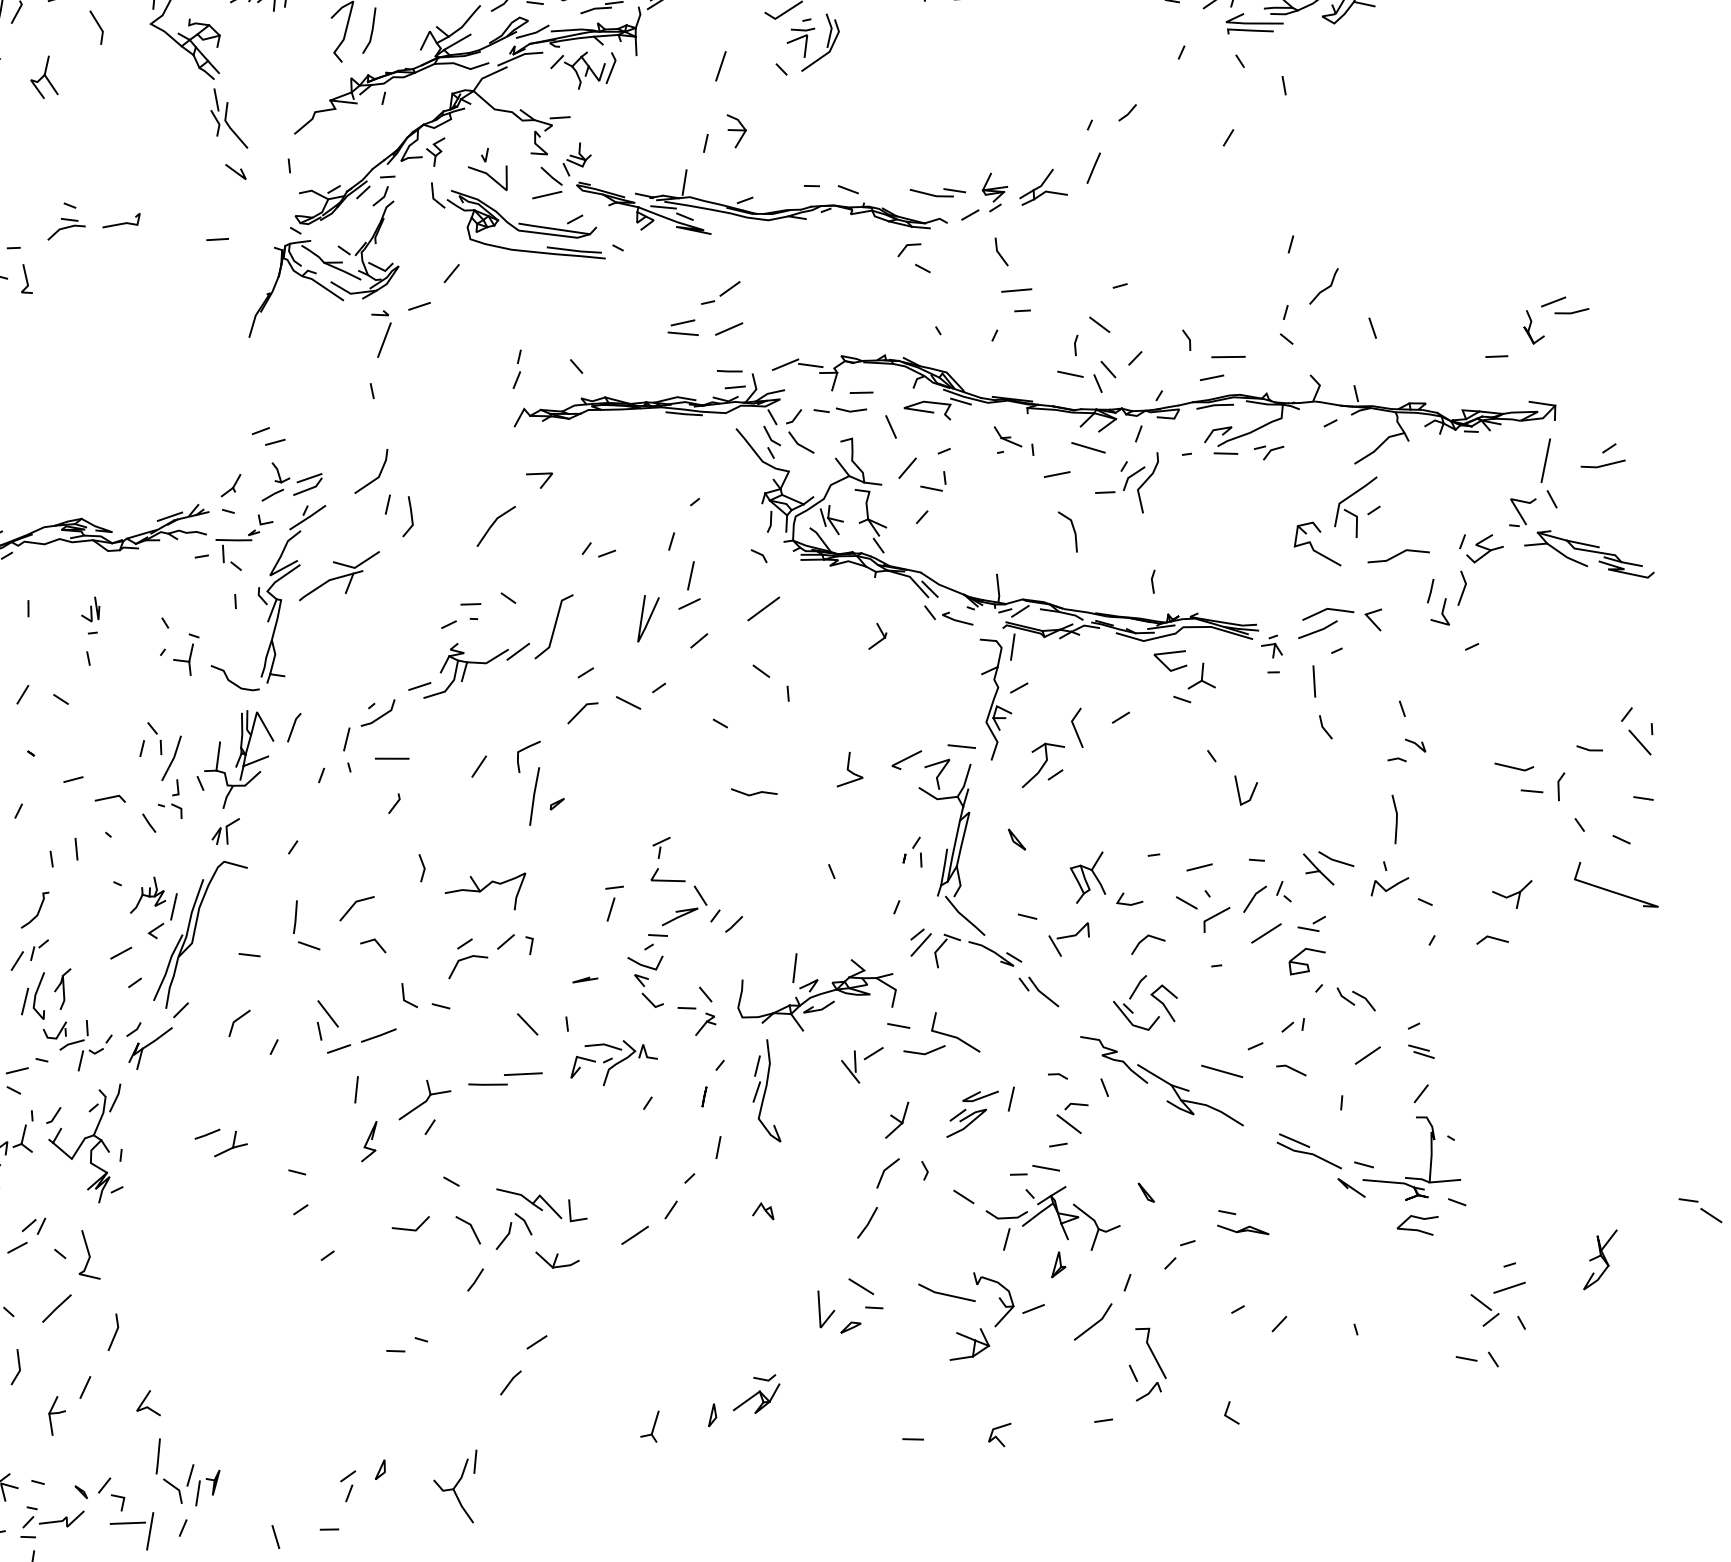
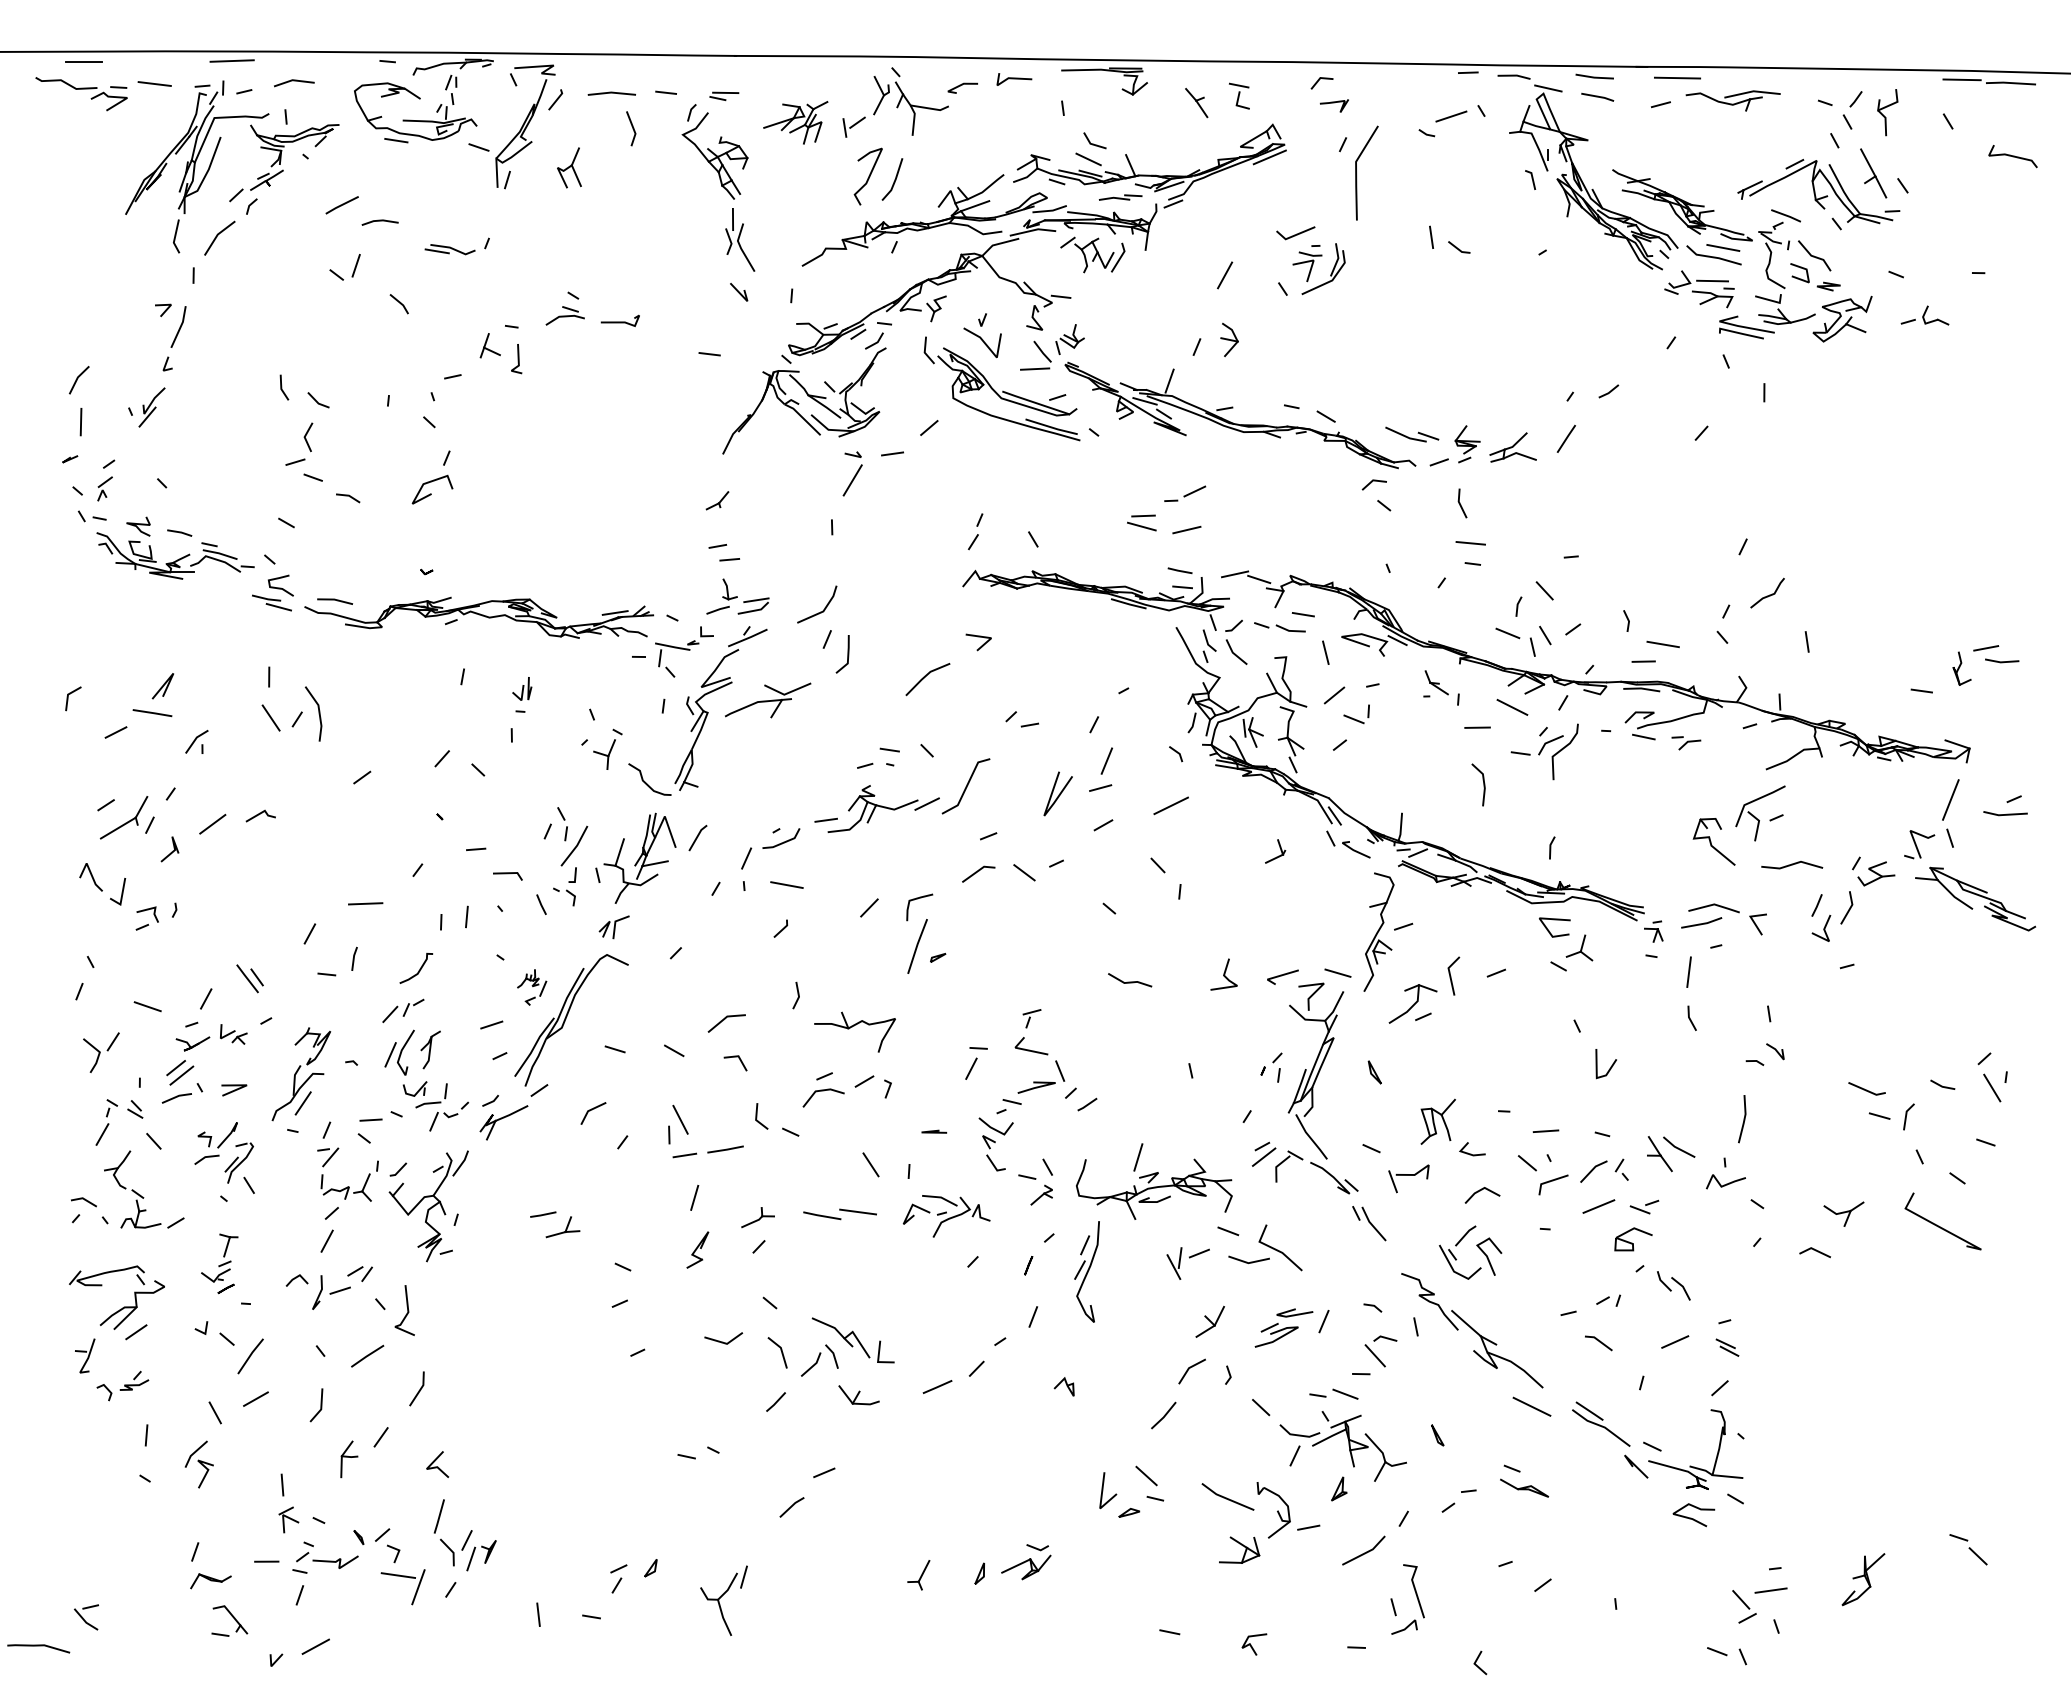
part: (231, 485) -> (717, 500), moved
line: (1012, 647) -> (1404, 886), removed
part: (154, 908) -> (531, 987), size x0.6
line: (294, 916) -> (665, 1020), removed
line: (1221, 1071) -> (1531, 1406), moved
part: (423, 1098) -> (757, 1217), size x0.6

